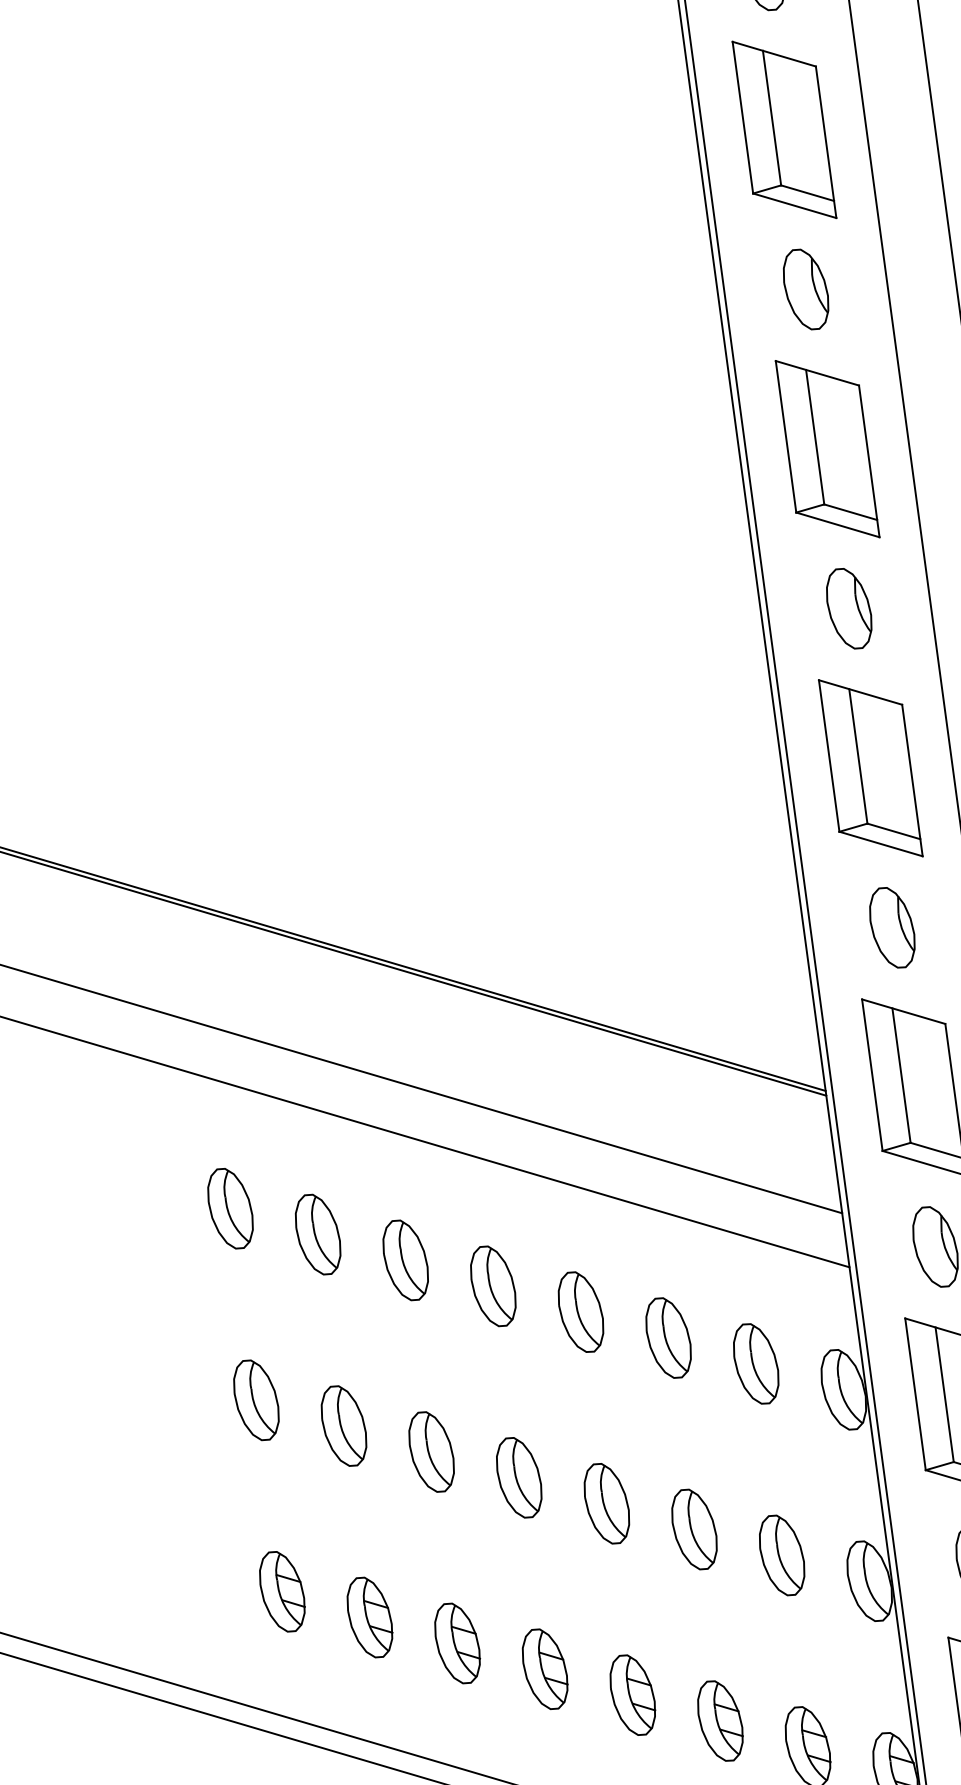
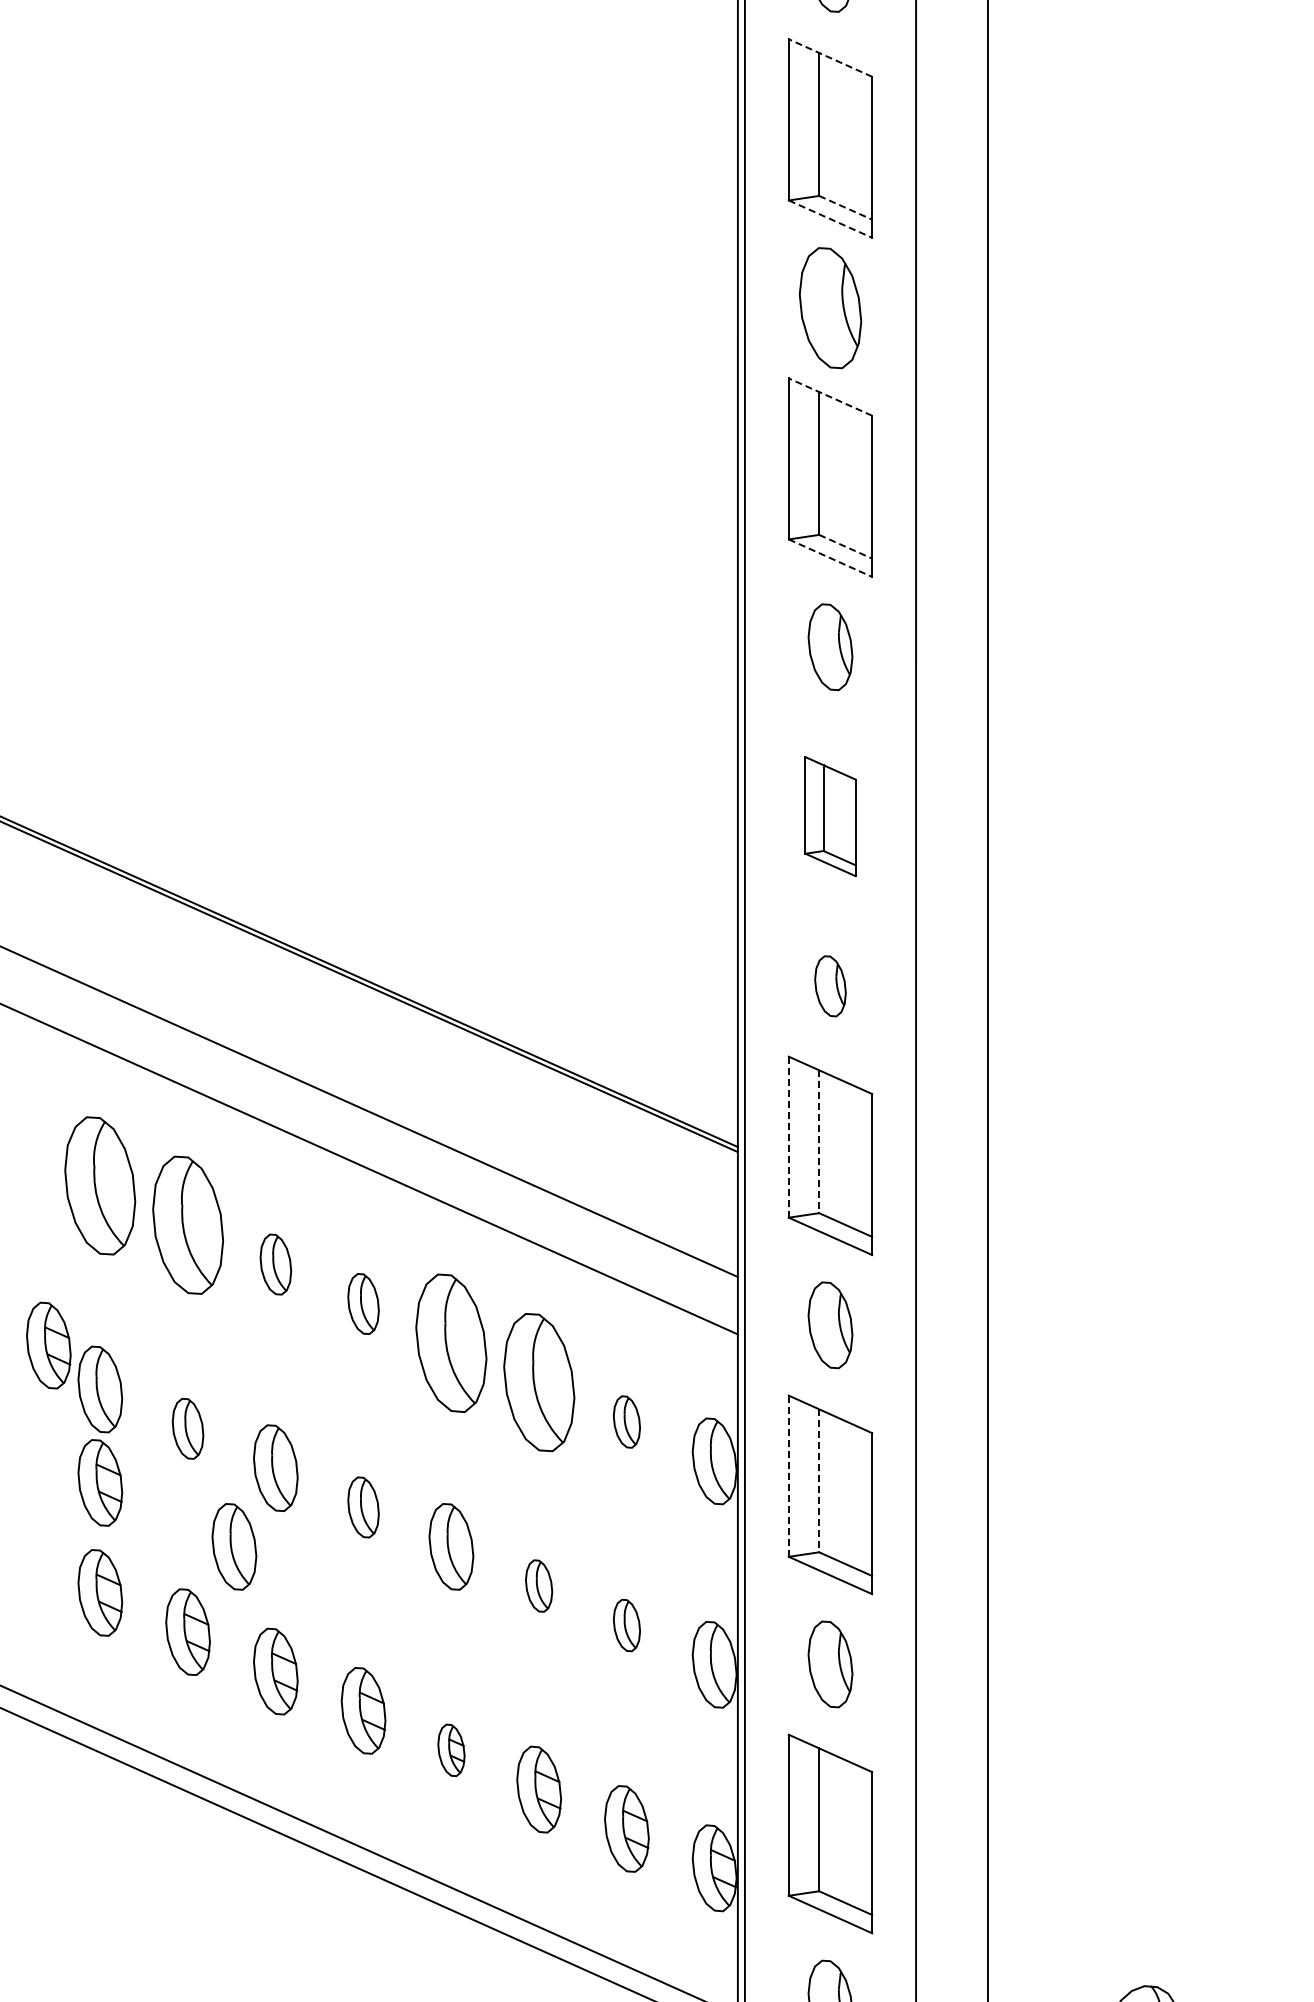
line: (774, 54) -> (830, 58), solid -> dashed
line: (808, 193) -> (846, 208), solid -> dashed
line: (794, 206) -> (830, 219), solid -> dashed
part: (806, 288) -> (830, 307), size x1.4
line: (817, 373) -> (830, 397), solid -> dashed
line: (851, 511) -> (846, 546), solid -> dashed
line: (837, 525) -> (830, 558), solid -> dashed
part: (870, 768) -> (830, 816), size x0.6
part: (892, 928) -> (830, 986), size x0.7
line: (872, 1075) -> (788, 1137), solid -> dashed
line: (901, 1076) -> (819, 1142), solid -> dashed
part: (230, 1208) -> (100, 1185), size x1.6
part: (317, 1234) -> (187, 1225), size x1.6
part: (405, 1260) -> (275, 1264), size x0.7
part: (493, 1285) -> (363, 1303), size x0.7
part: (581, 1312) -> (451, 1343), size x1.6
part: (667, 1337) -> (538, 1382), size x1.6
part: (755, 1363) -> (626, 1421), size x0.6
part: (202, 1365) -> (48, 1345), added
line: (915, 1394) -> (788, 1476), solid -> dashed
line: (944, 1394) -> (819, 1480), solid -> dashed
part: (343, 1425) -> (187, 1428), size x0.7
part: (519, 1477) -> (363, 1507), size x0.7
part: (268, 1487) -> (100, 1482), added
part: (693, 1529) -> (538, 1585), size x0.6
part: (402, 1530) -> (234, 1546), added
part: (781, 1555) -> (626, 1625), size x0.6
part: (632, 1695) -> (451, 1750), size x0.6

